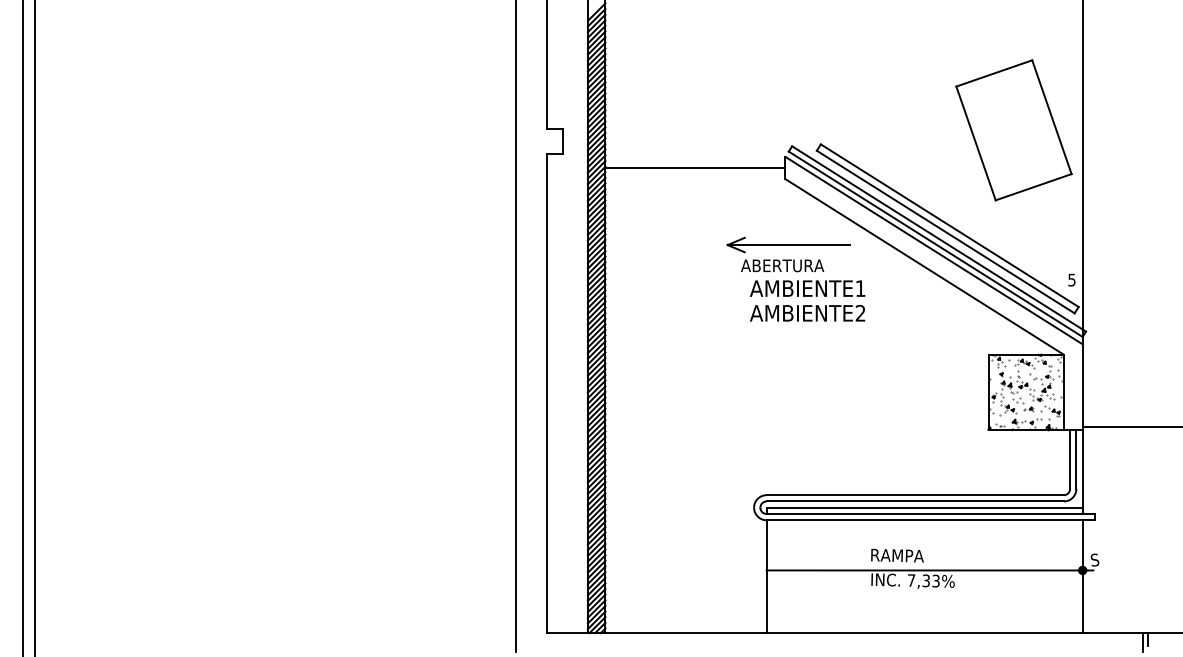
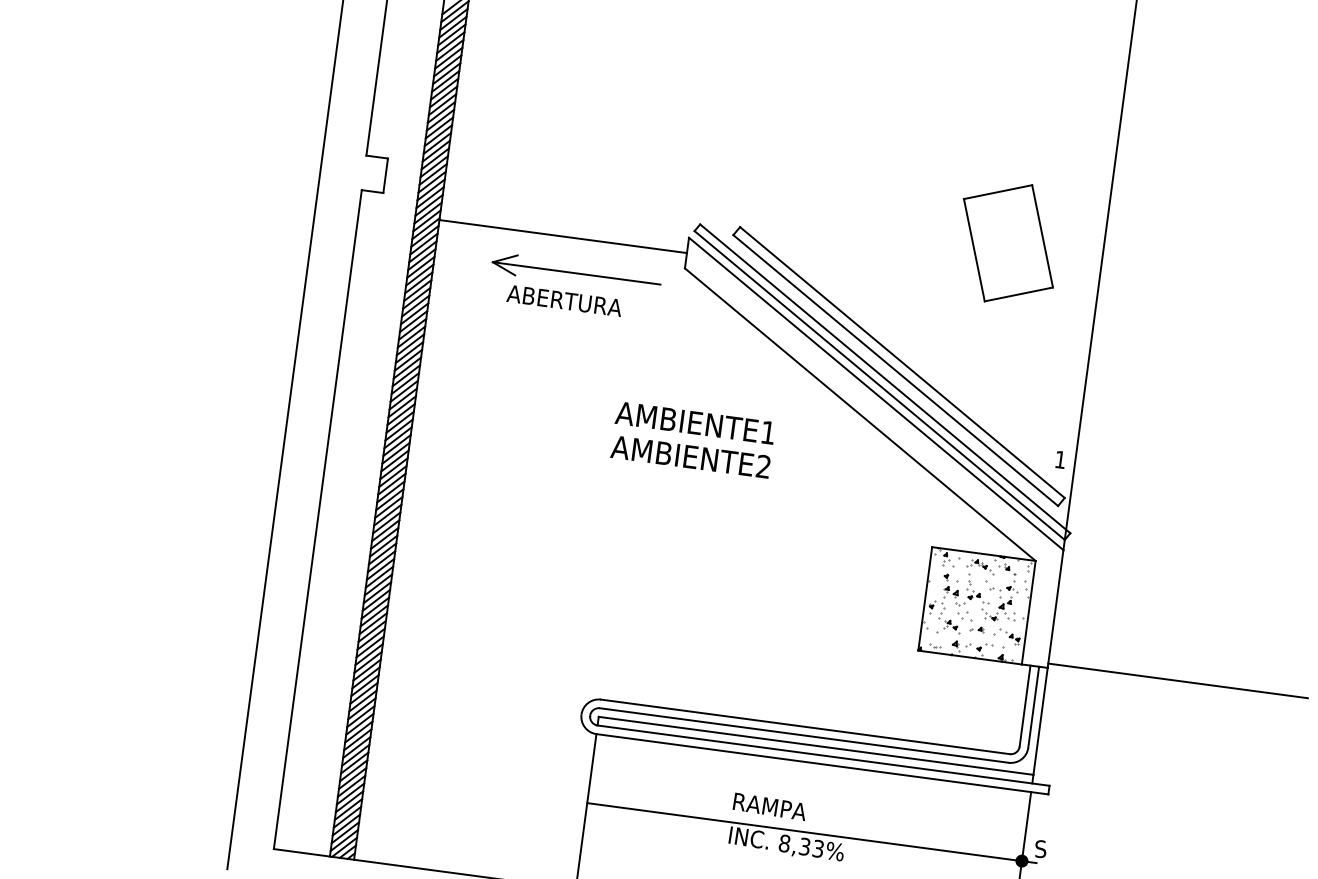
part: (1014, 130) -> (1008, 243), size x0.62
part: (788, 254) -> (574, 286), moved
text: (1071, 279) -> (1059, 458), 5 -> 1
text: (911, 580) -> (784, 843), 7,33% -> 8,33%

